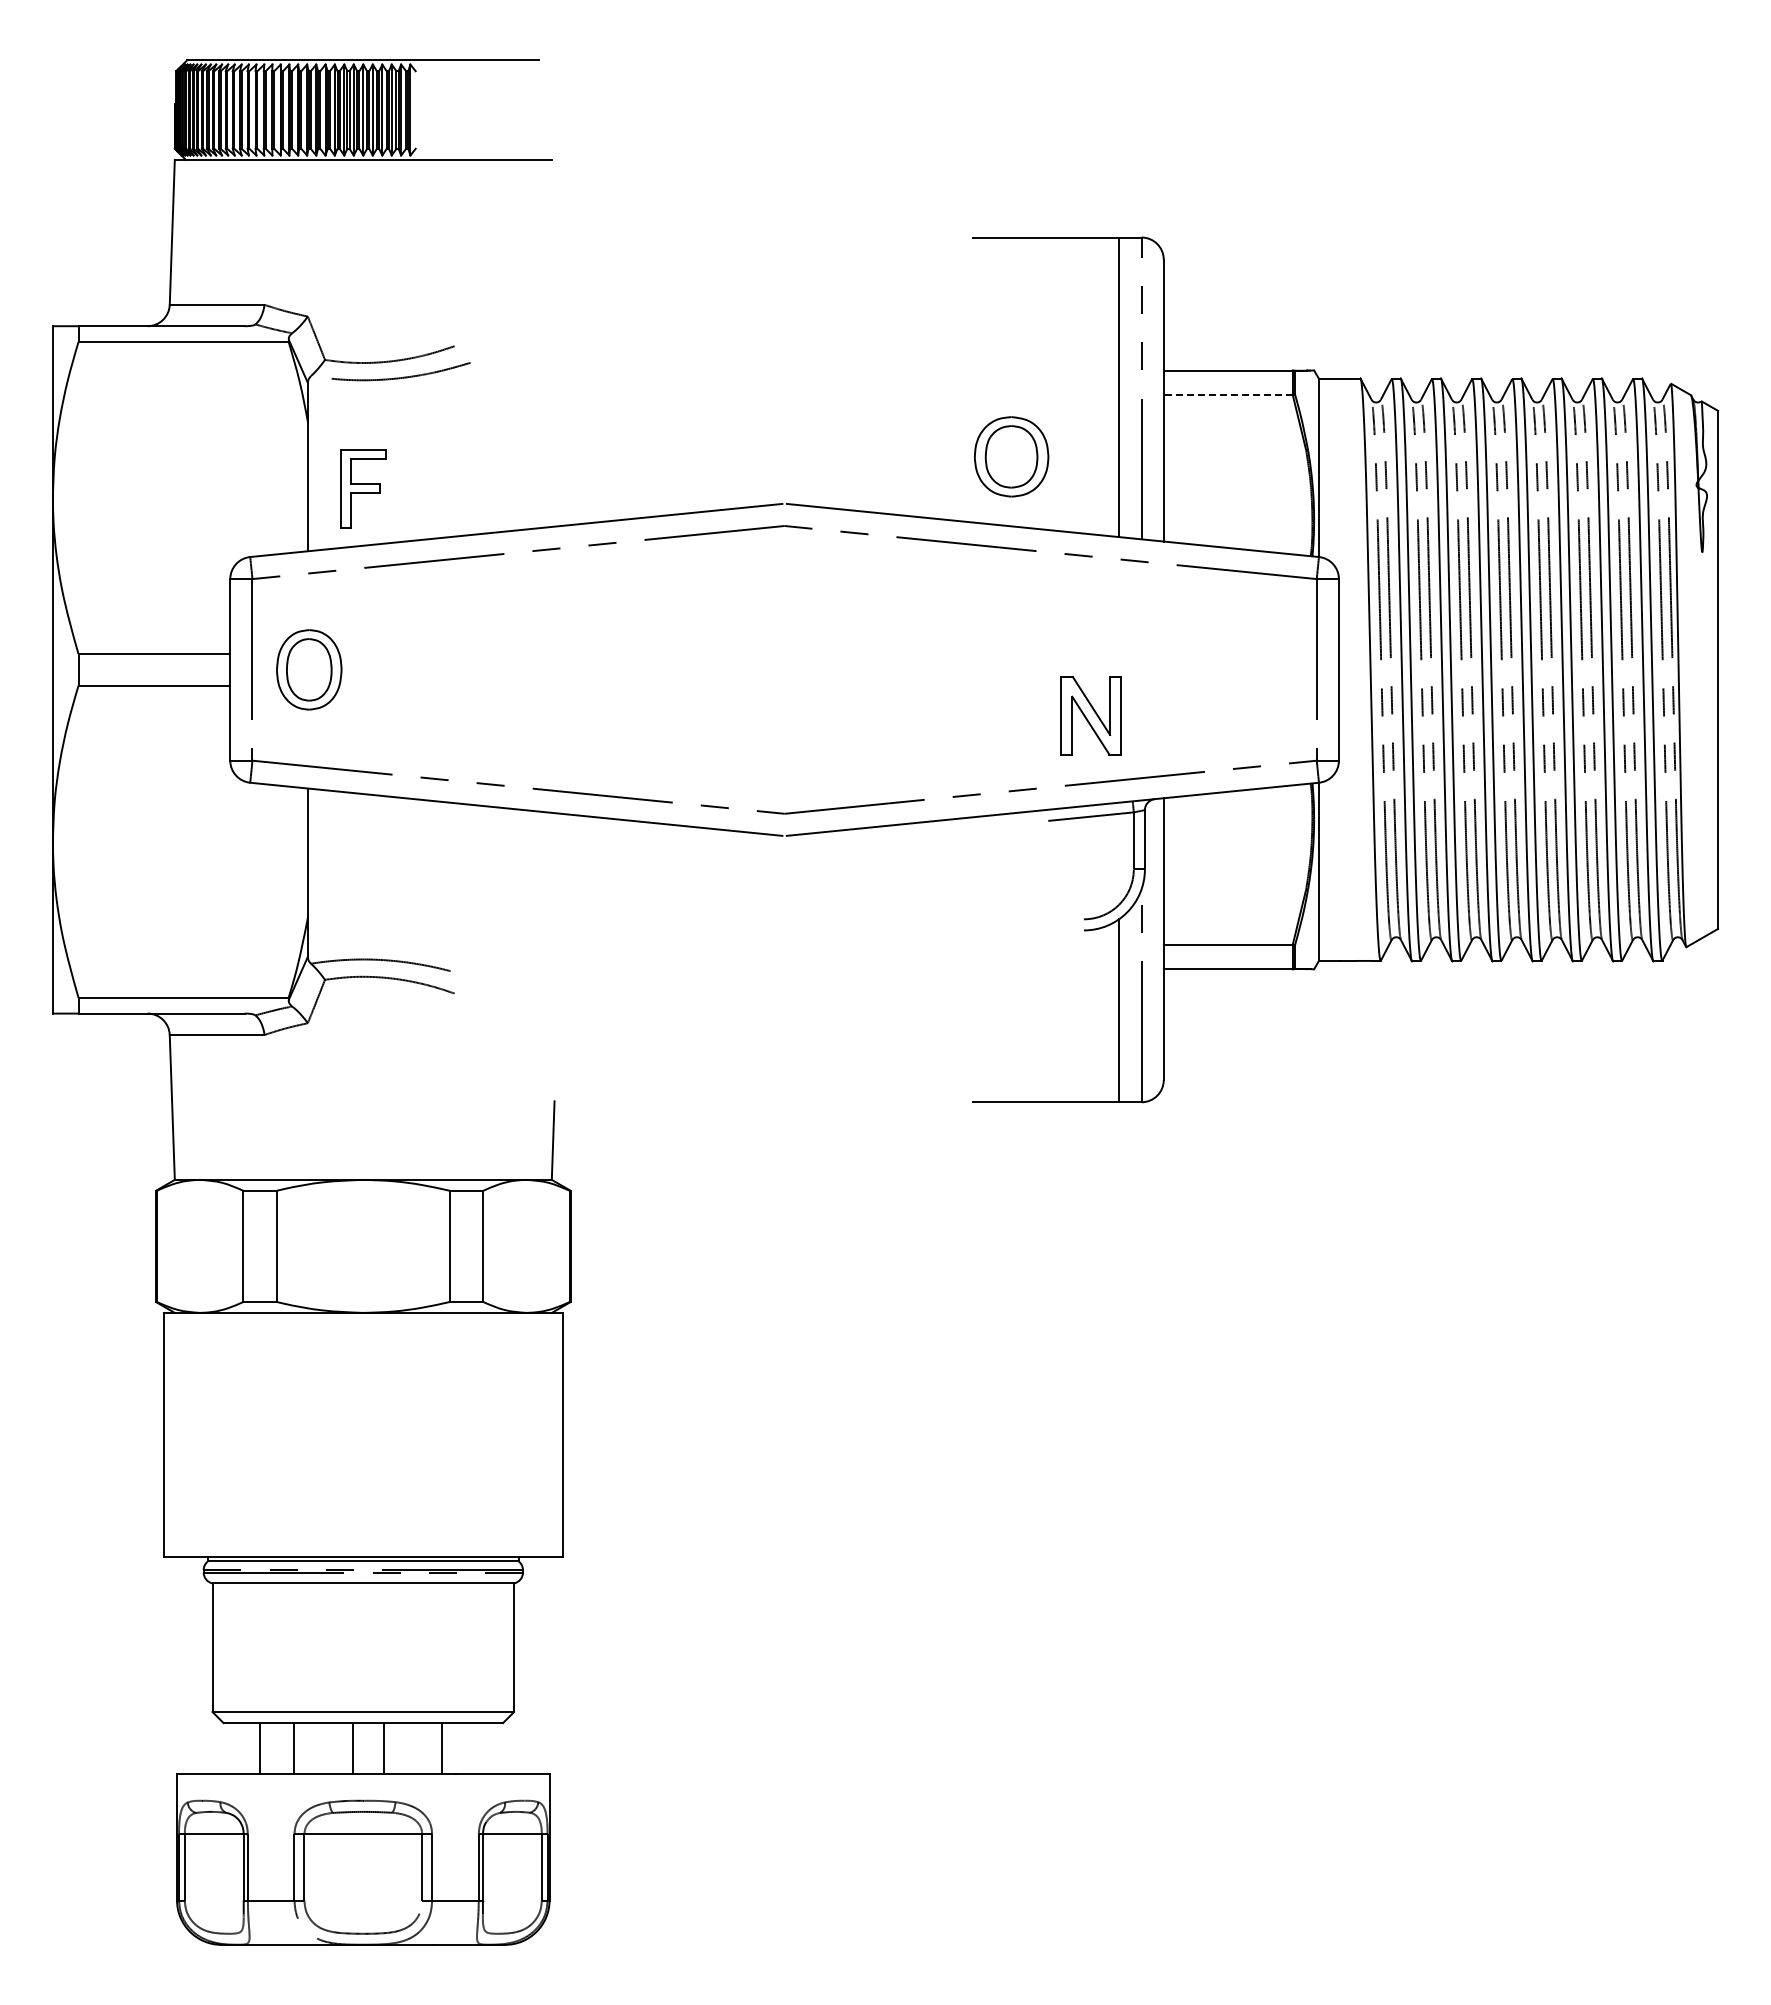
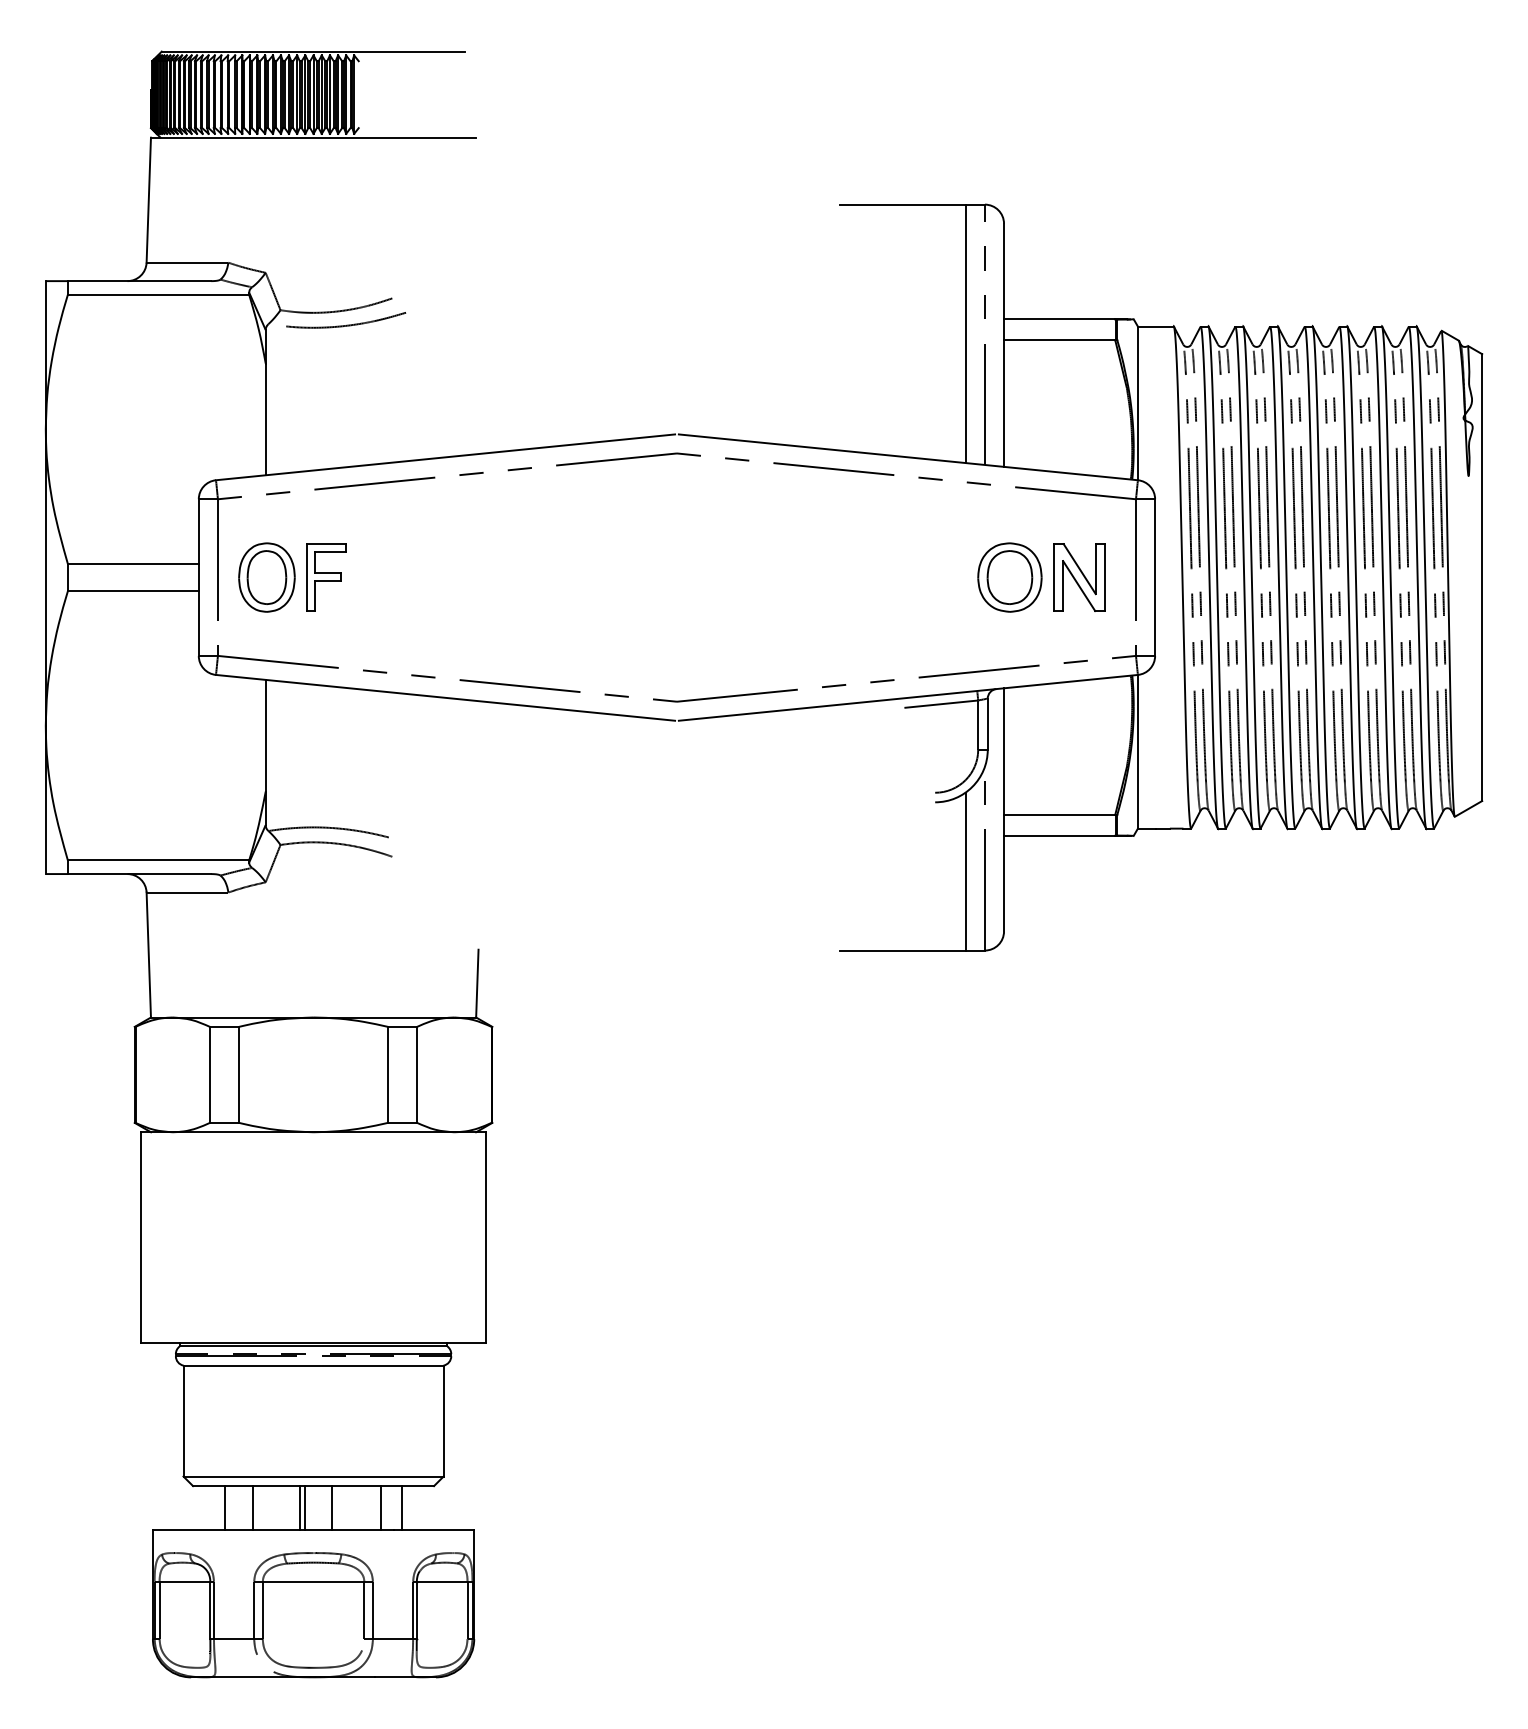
line: (1227, 394) -> (1059, 340), dashed -> solid
part: (1011, 456) -> (1009, 577), moved
part: (363, 488) -> (326, 577), moved
part: (1090, 715) -> (1078, 577), moved
line: (347, 1748) -> (299, 1507), added
line: (466, 1748) -> (402, 1507), added

